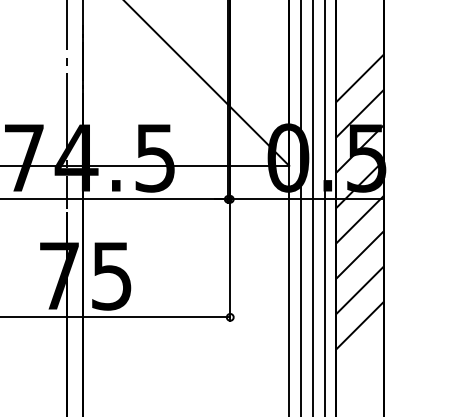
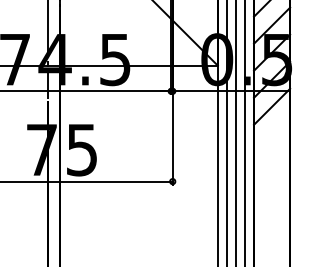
line: (359, 254) -> (271, 133), removed
line: (359, 289) -> (271, 160), removed
line: (359, 325) -> (271, 187), removed

